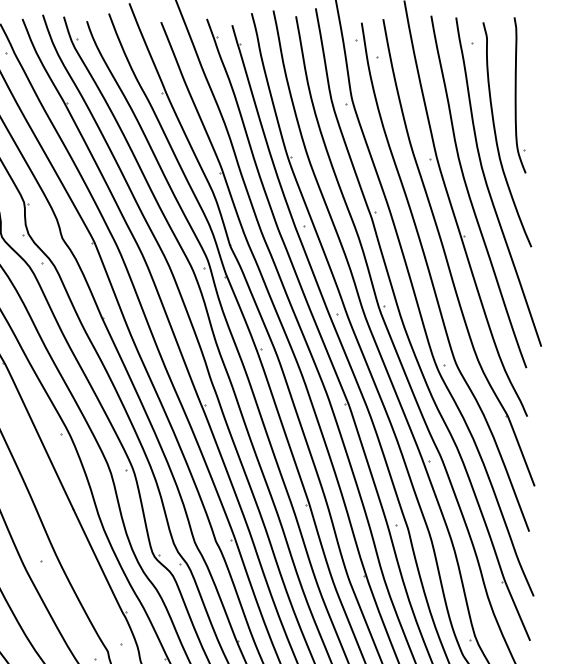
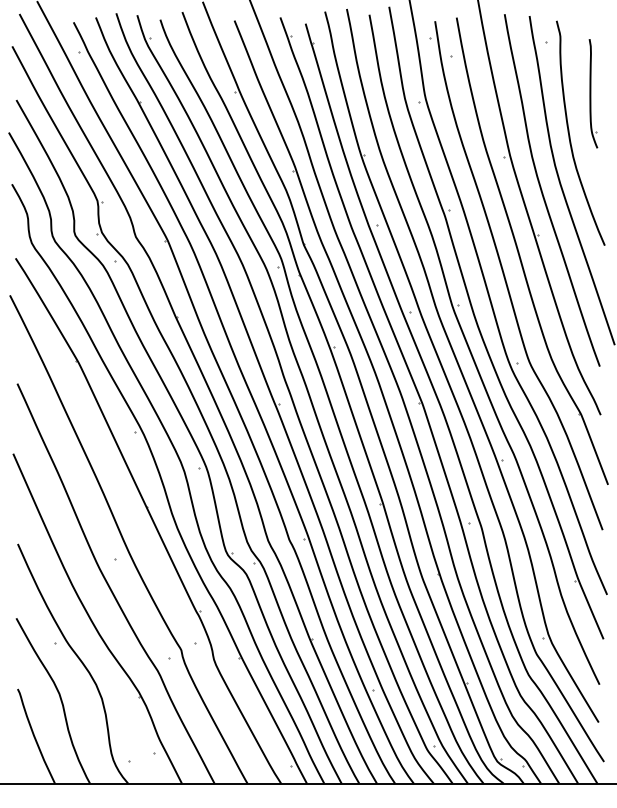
part: (520, 95) -> (593, 93), size x0.7

